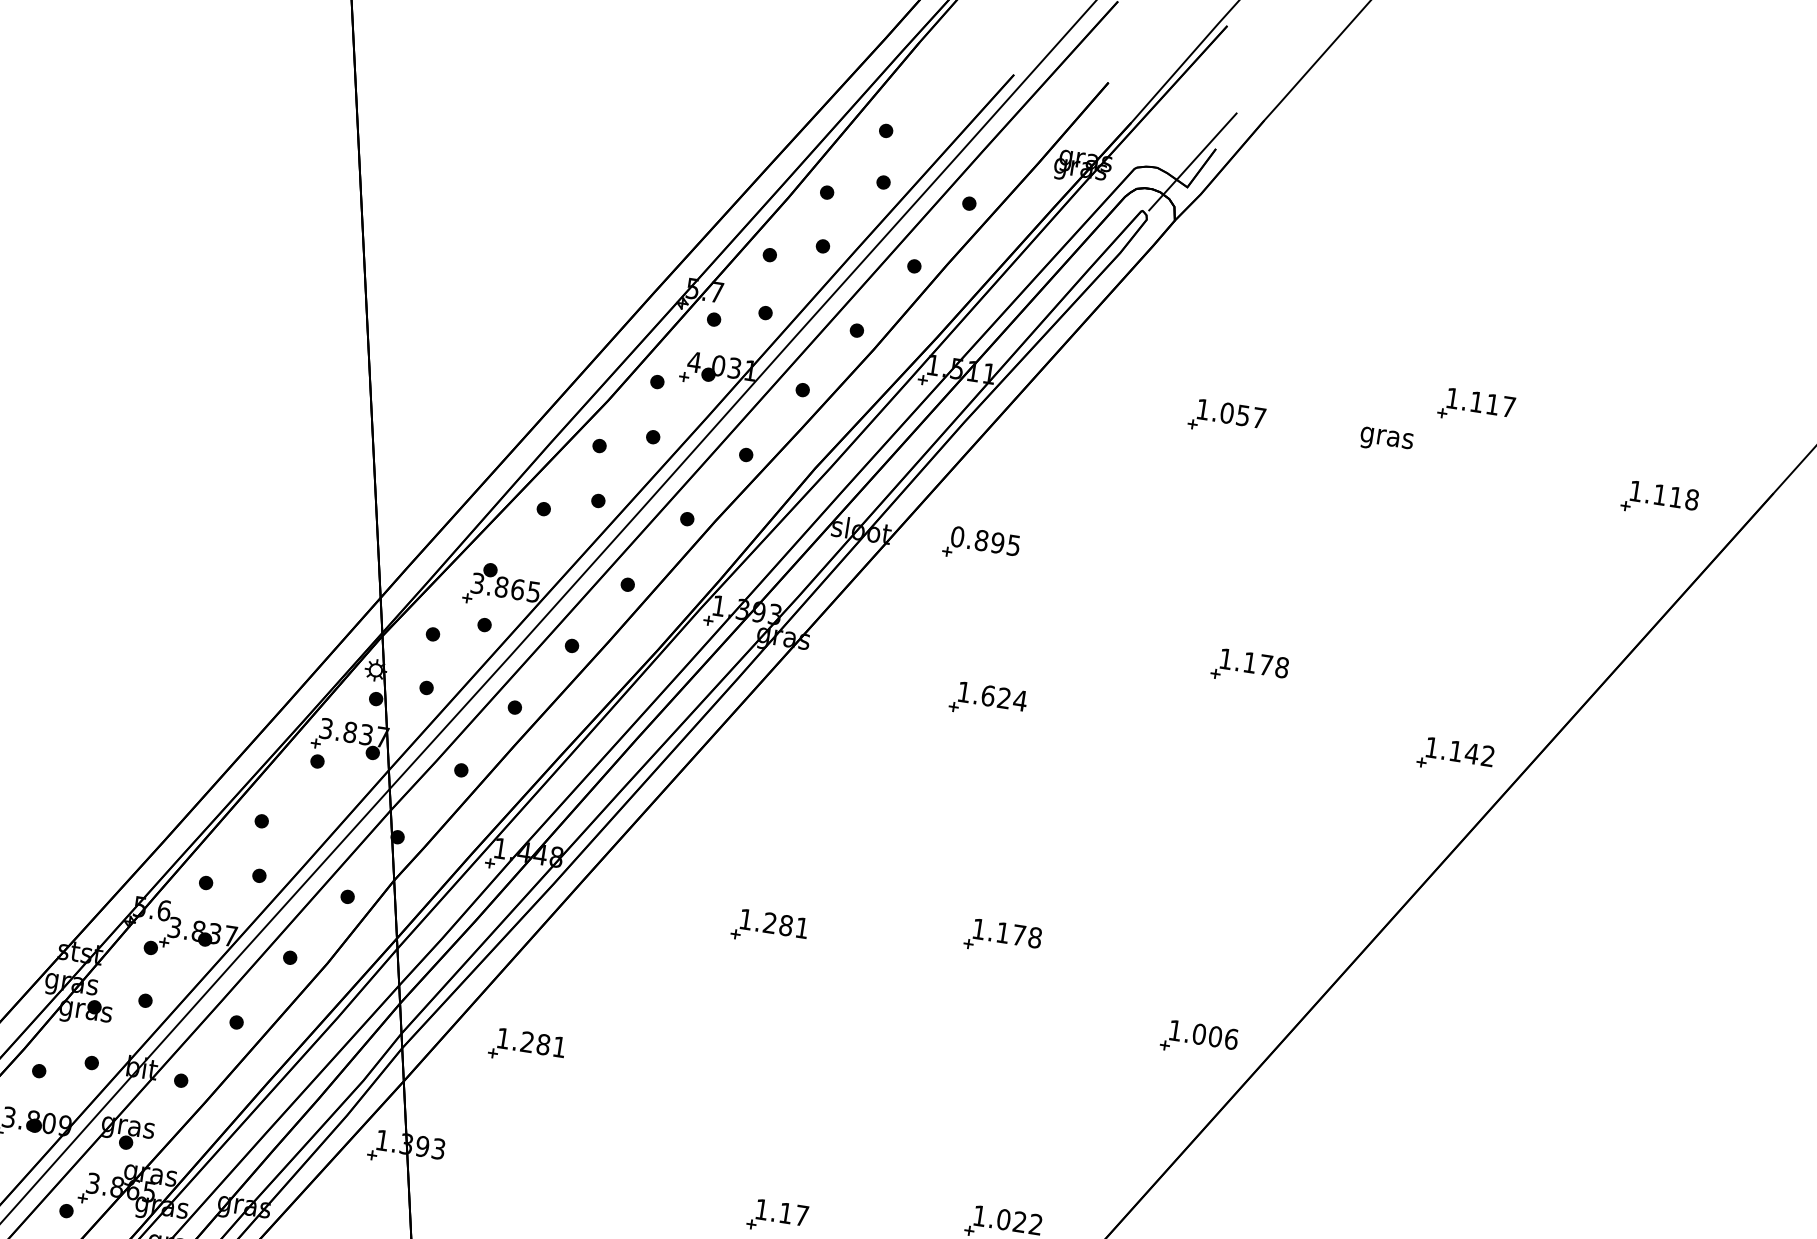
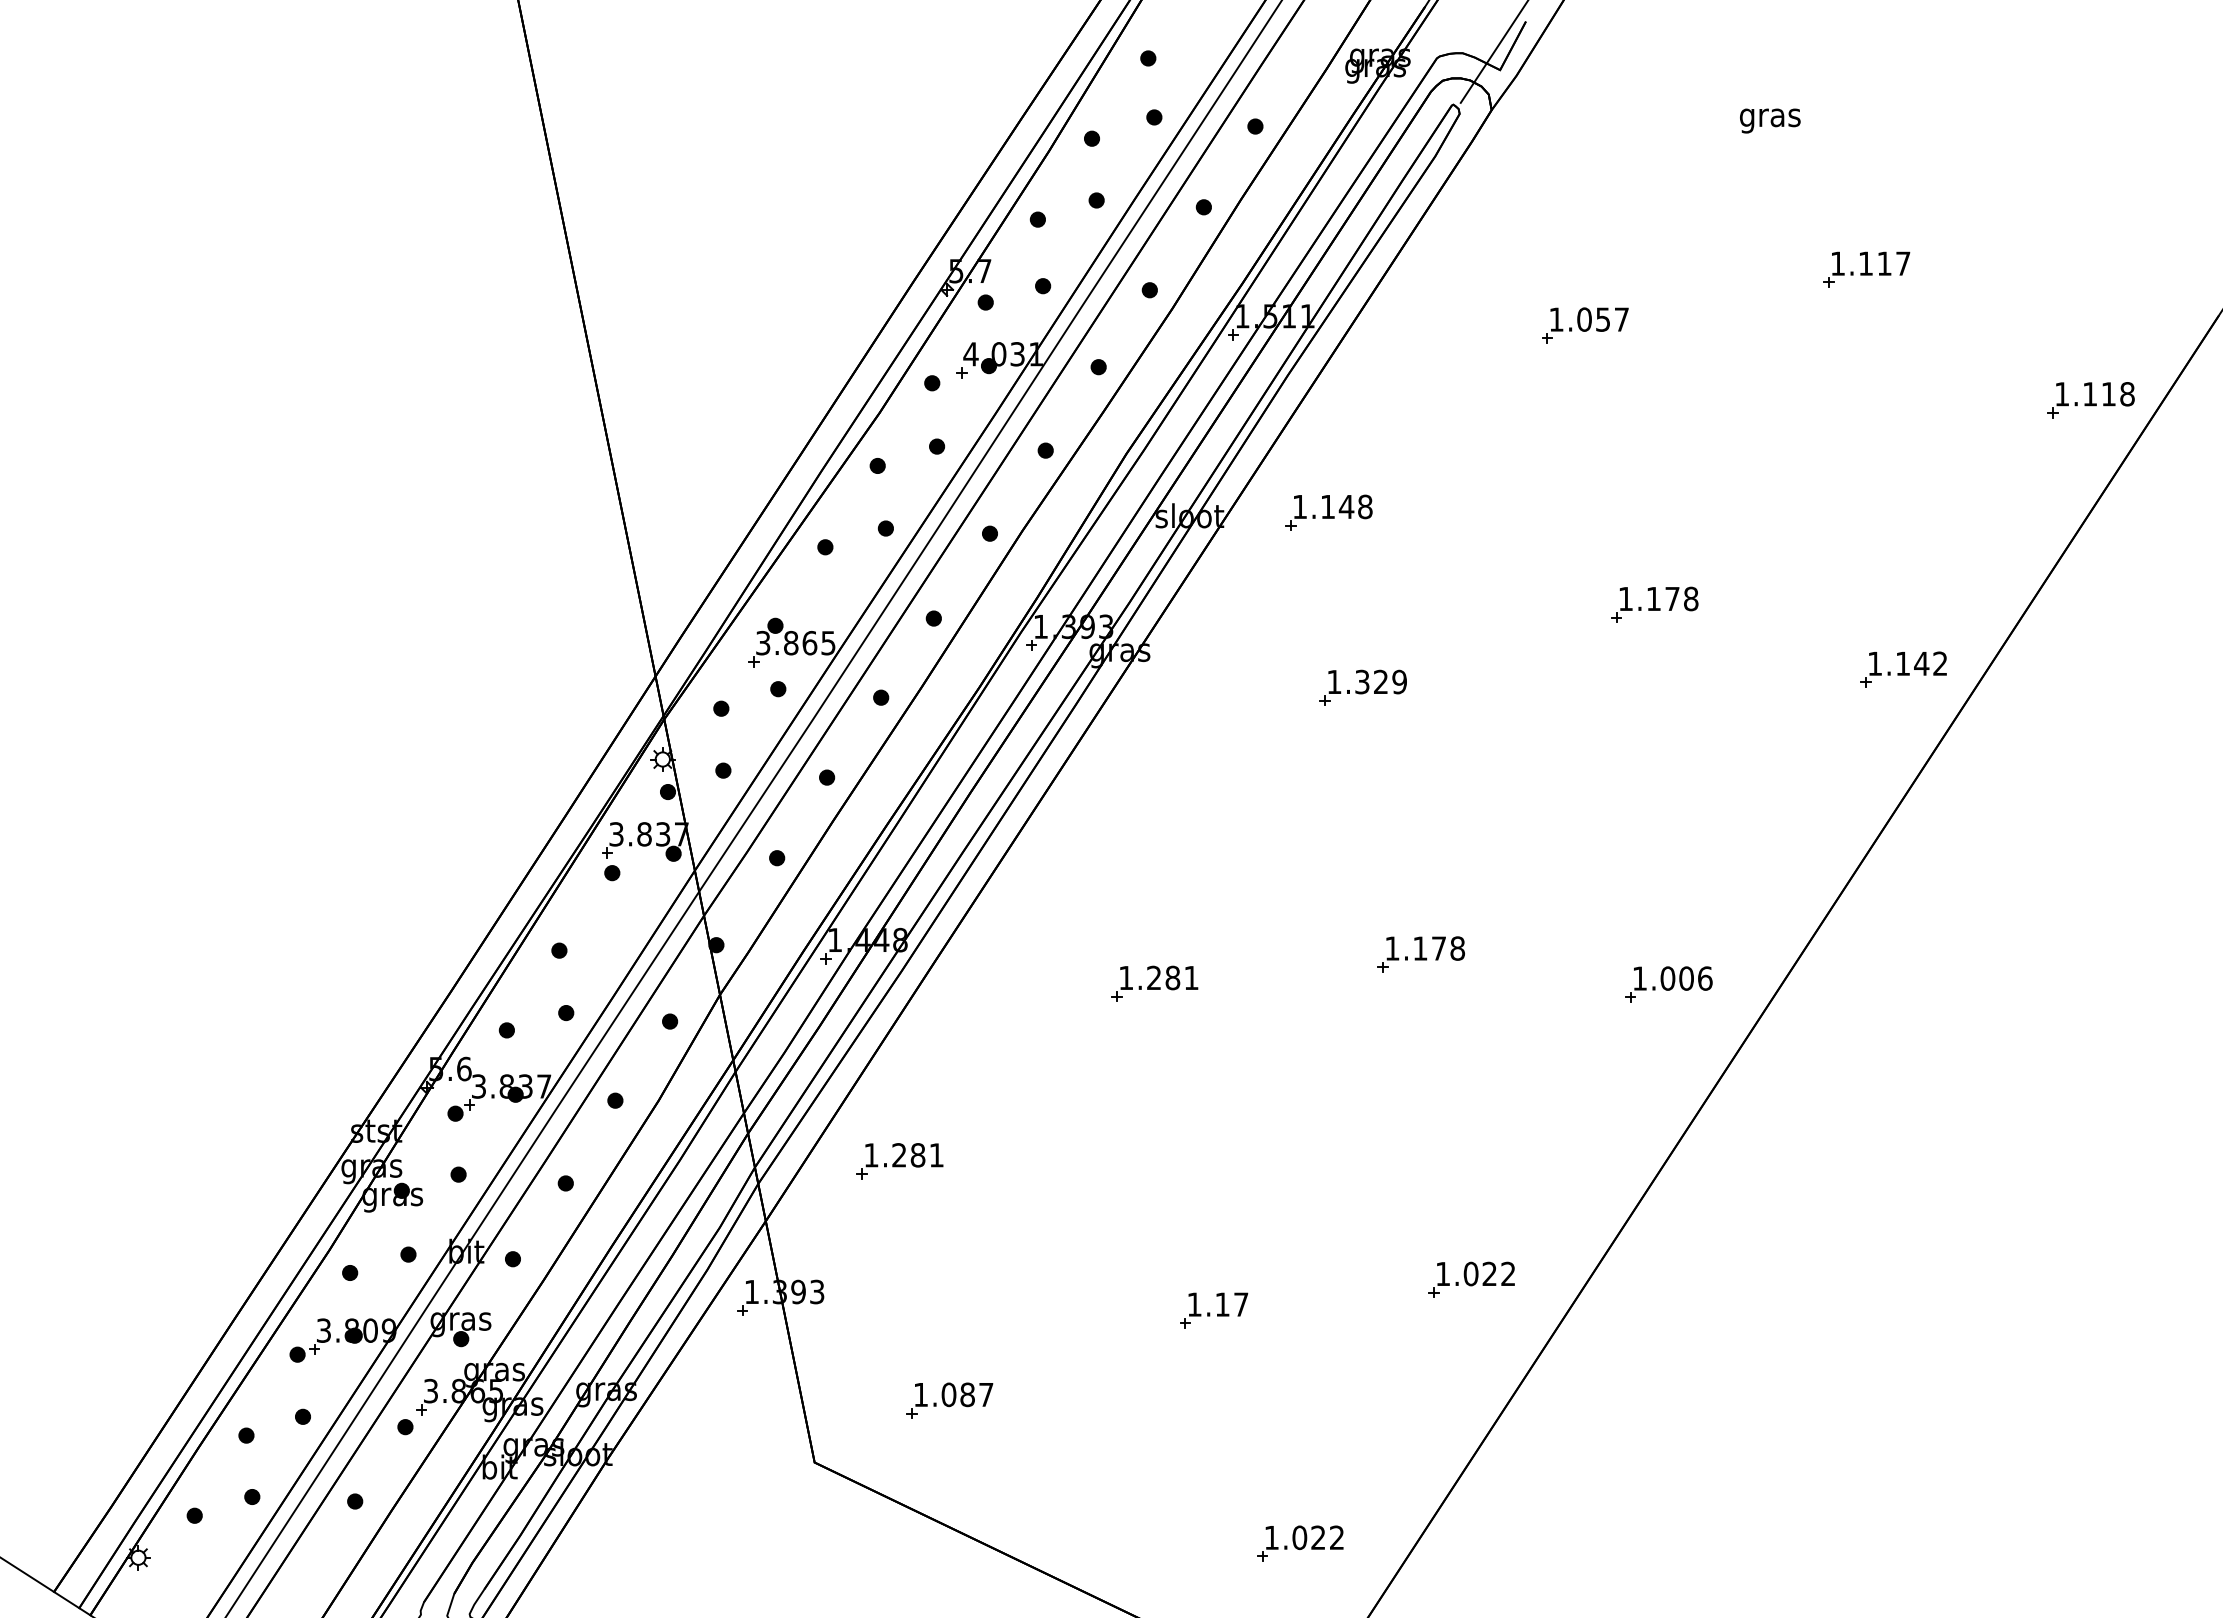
text: (1386, 440) -> (1770, 120), moved
part: (1659, 500) -> (2090, 400), moved
text: (985, 540) -> (1332, 506), 0.895 -> 1.148
text: (1004, 697) -> (1381, 681), 1.624 -> 1.329
part: (1199, 1039) -> (1668, 984), moved

